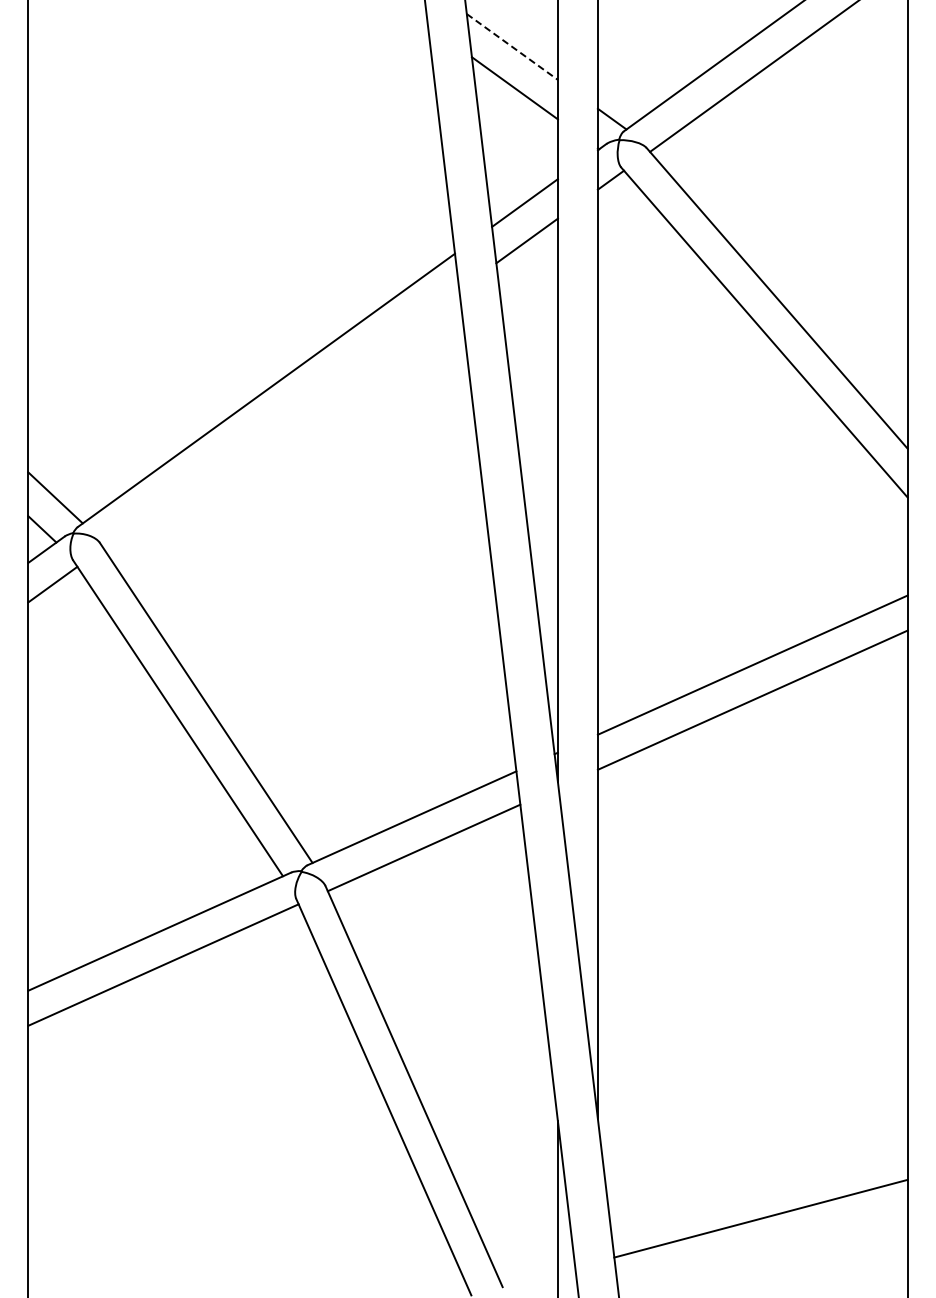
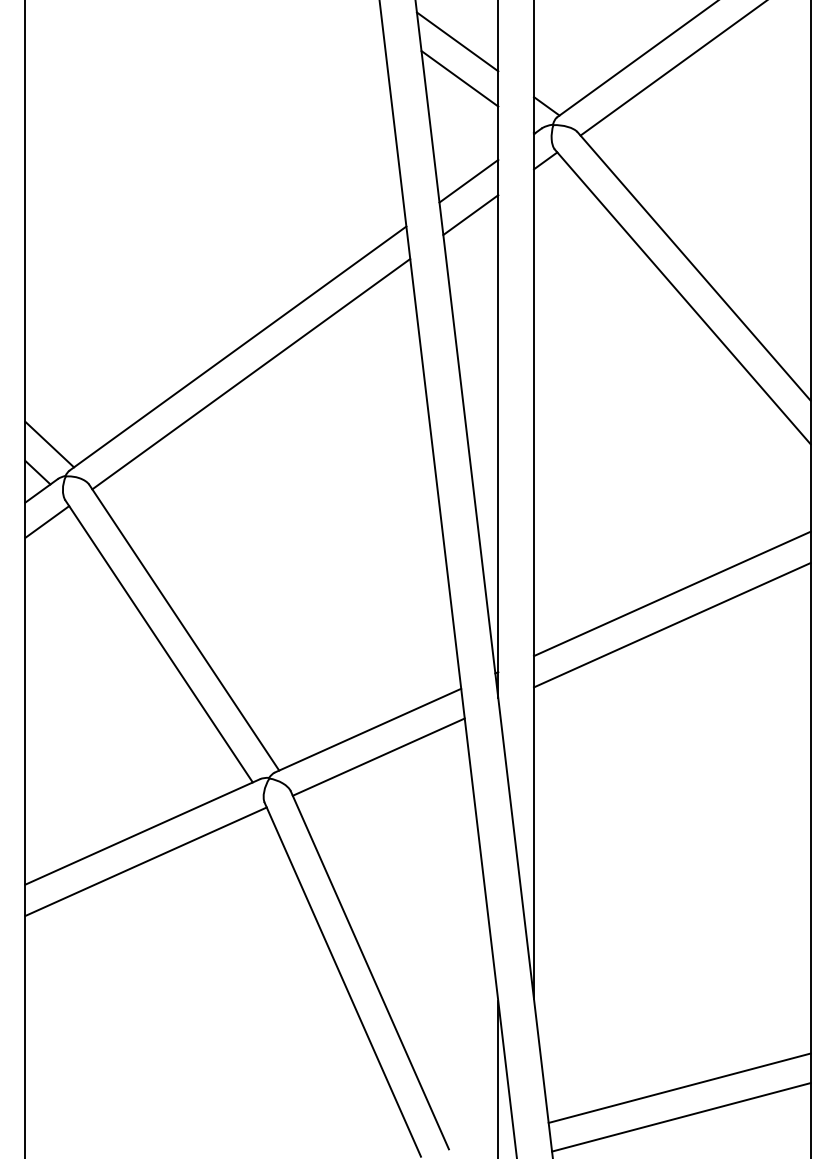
line: (512, 47) -> (457, 42), dashed -> solid
line: (281, 419) -> (251, 374), added
line: (762, 1250) -> (680, 1116), added

